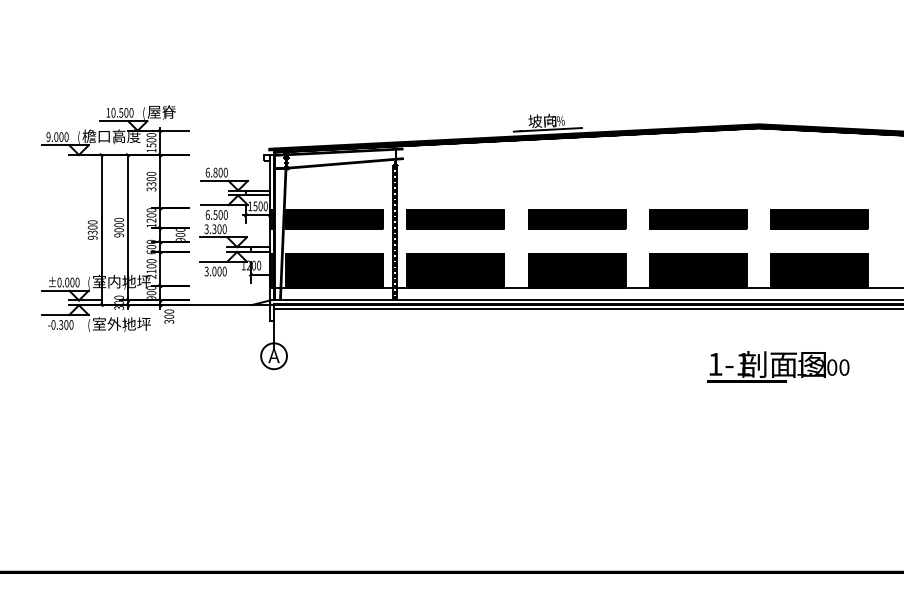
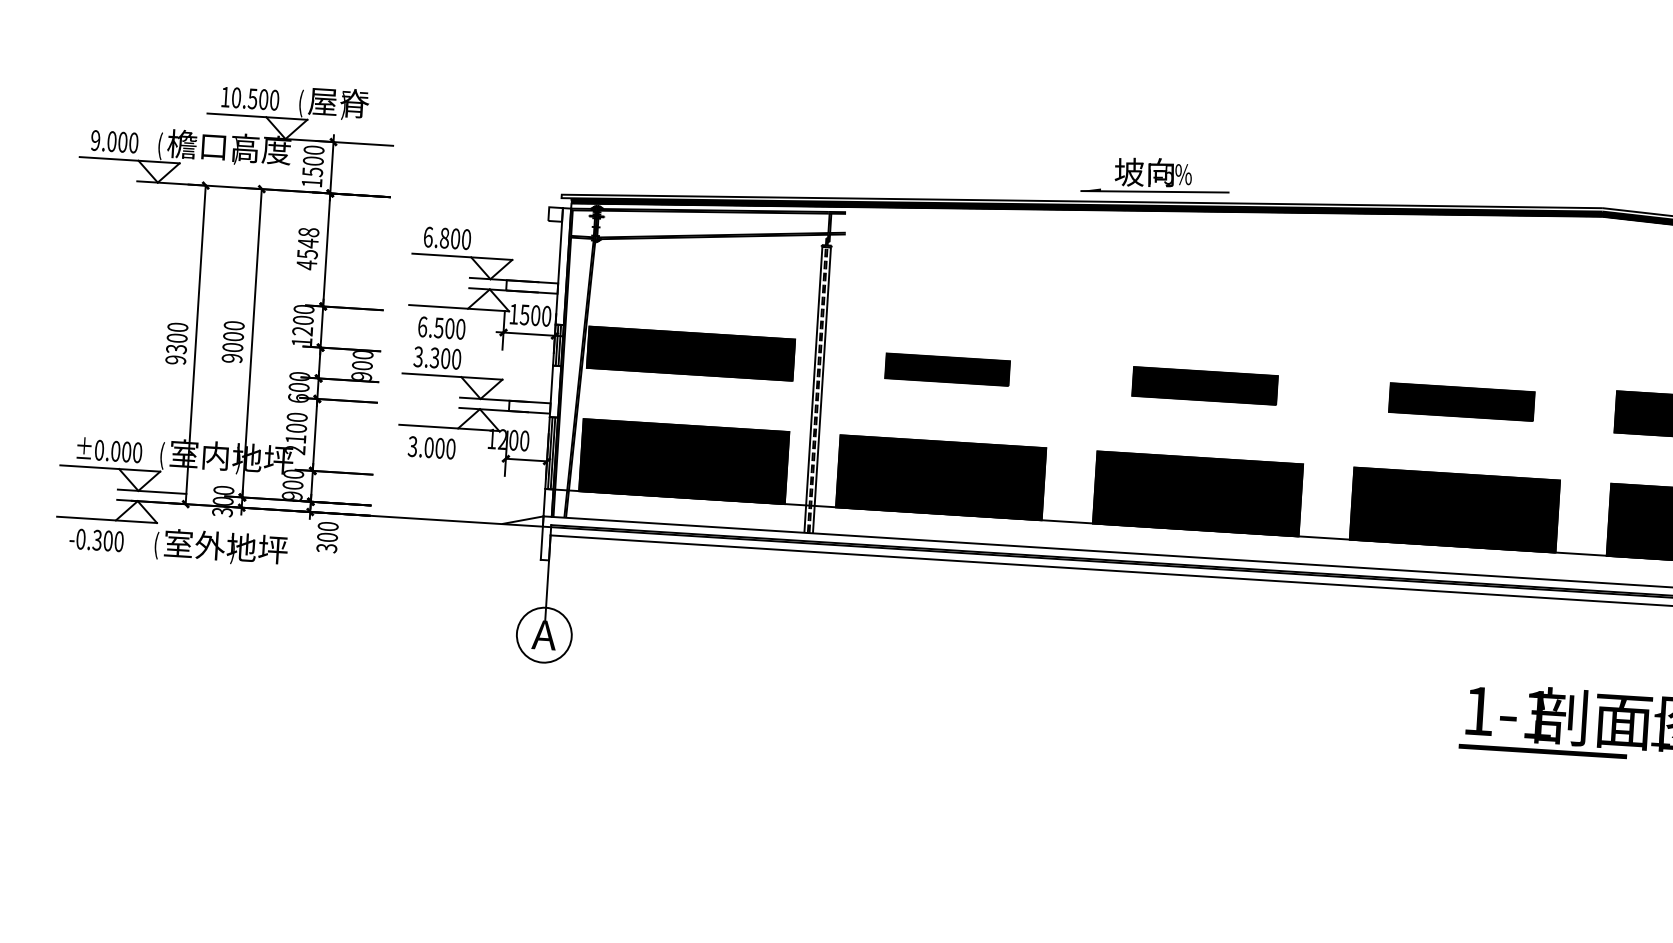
text: (151, 181) -> (307, 248), 3300 -> 4548
part: (455, 219) -> (947, 369), size x0.6
part: (577, 219) -> (1205, 385), size x0.7
part: (698, 219) -> (1462, 401), size x0.7

